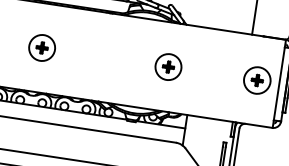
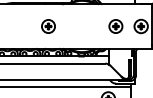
part: (42, 47) -> (48, 26), moved
part: (167, 66) -> (115, 26), moved

